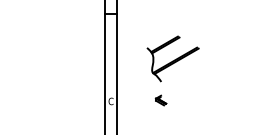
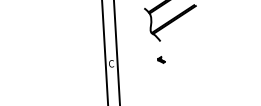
part: (161, 100) -> (161, 59), size x0.62

